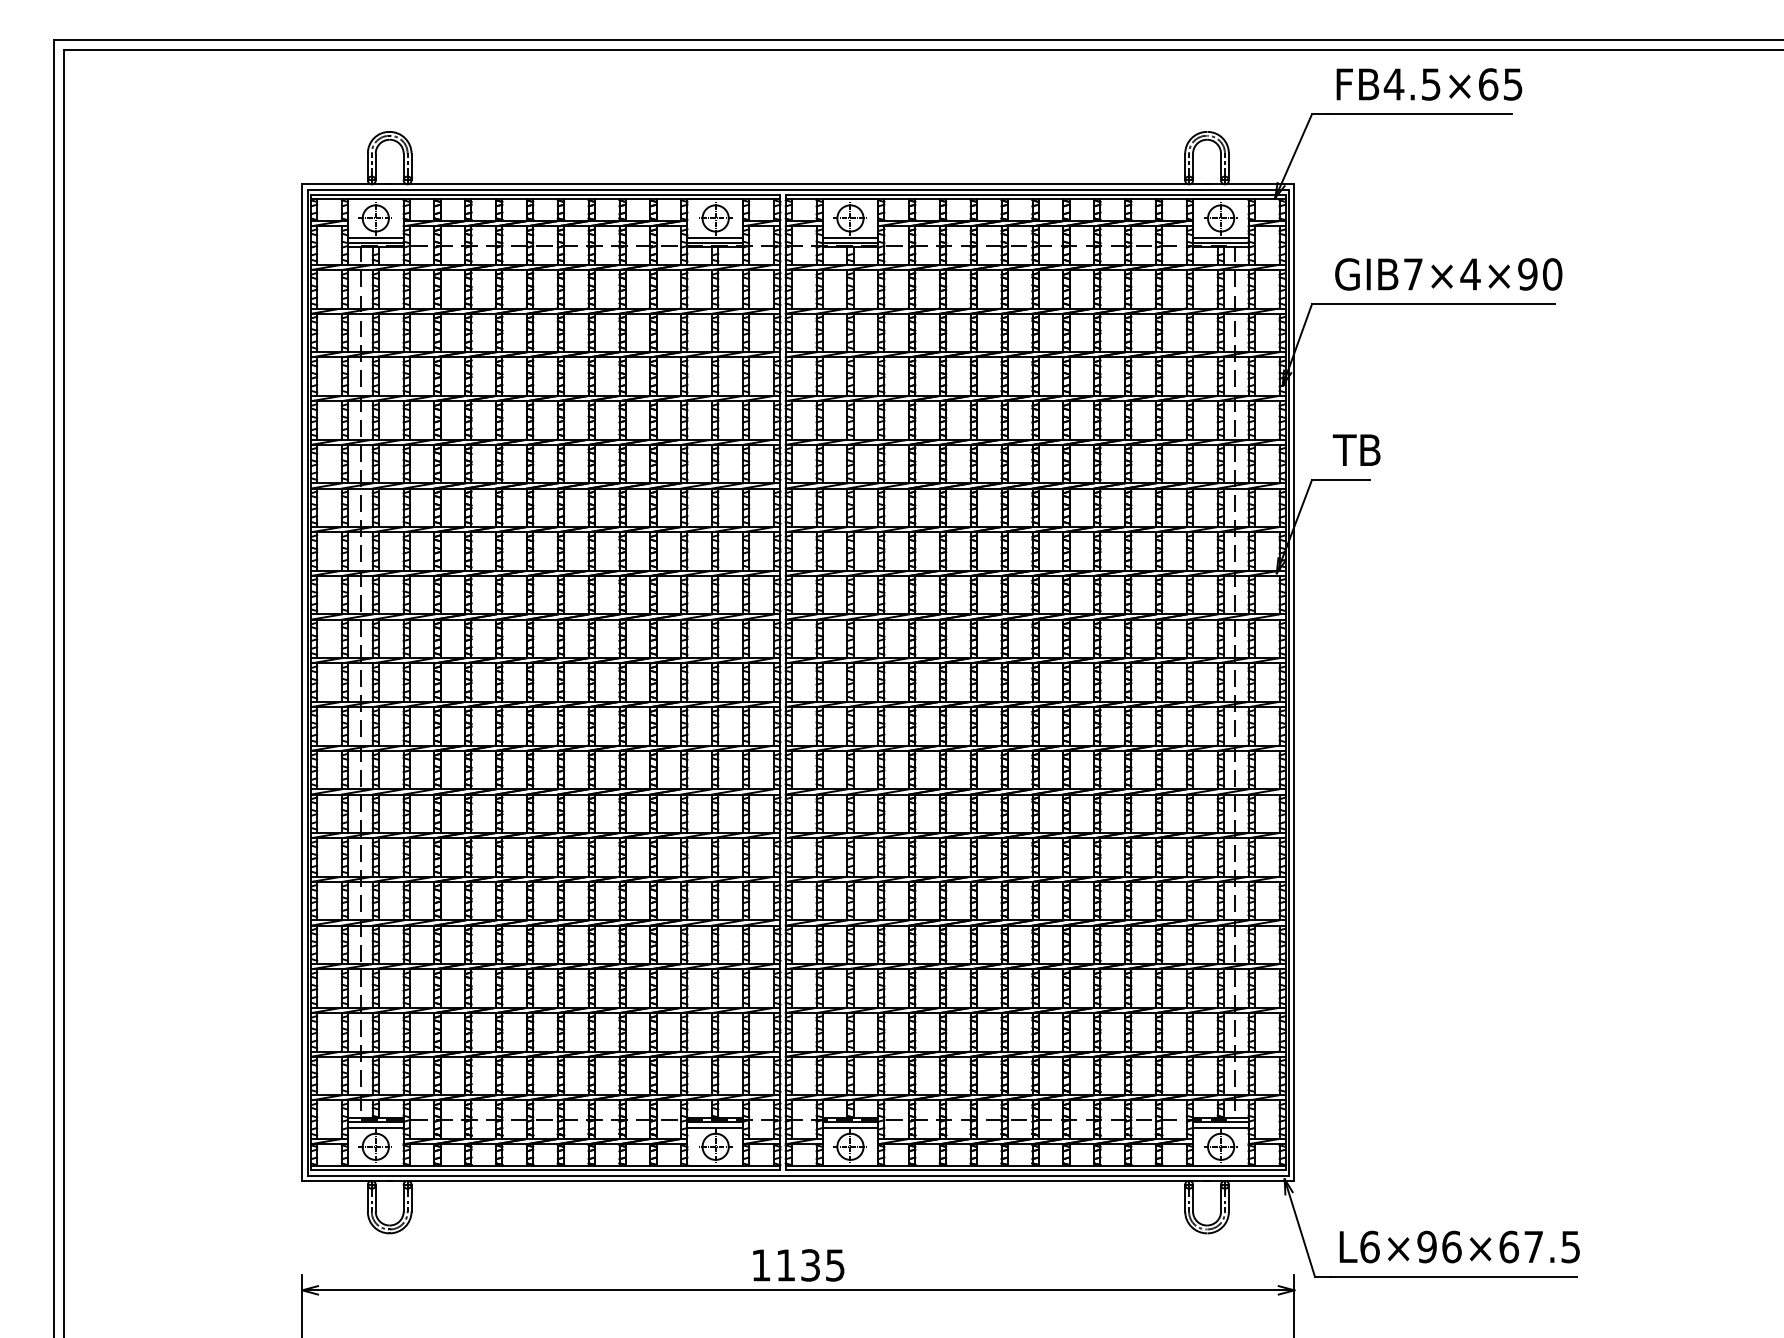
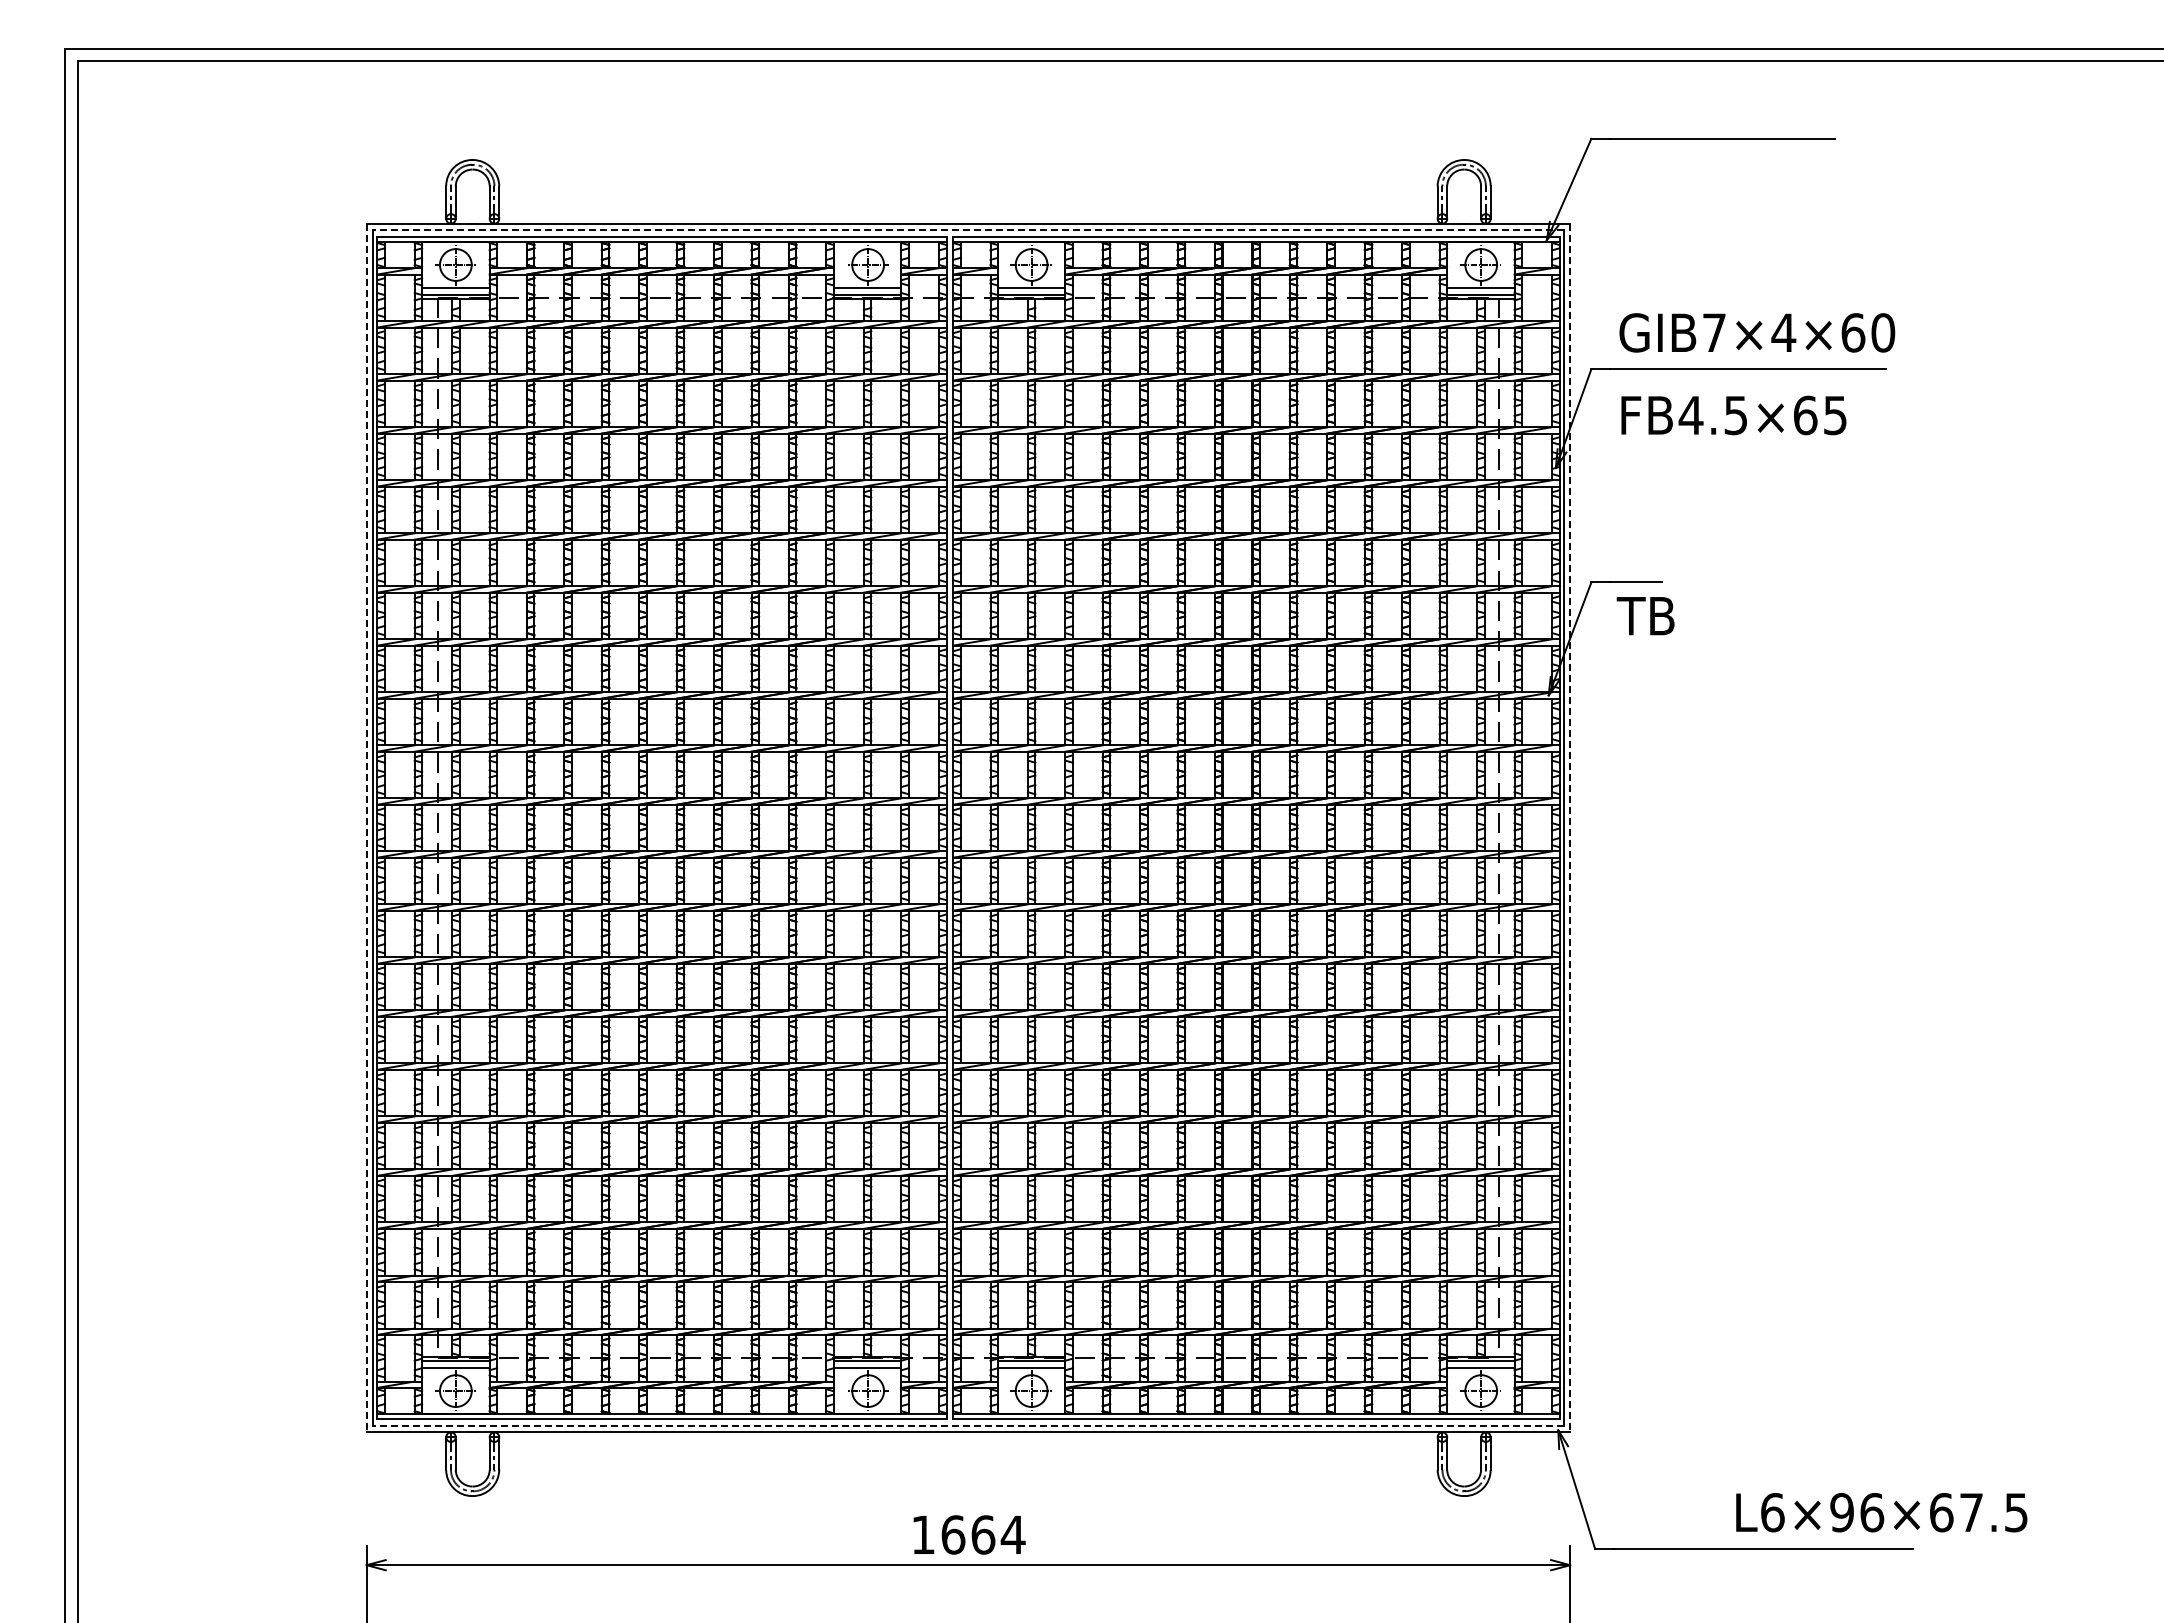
text: (1429, 84) -> (1733, 415), moved
line: (797, 190) -> (967, 230), solid -> dashed
text: (1528, 274) -> (1853, 332), GIB7×4×90 -> GIB7×4×60
text: (1356, 450) -> (1645, 616), moved
line: (302, 683) -> (366, 828), solid -> dashed
line: (1294, 683) -> (1570, 828), solid -> dashed
line: (797, 1176) -> (967, 1426), solid -> dashed
text: (1459, 1246) -> (1881, 1512), moved
text: (810, 1265) -> (983, 1534), 1135 -> 1664

